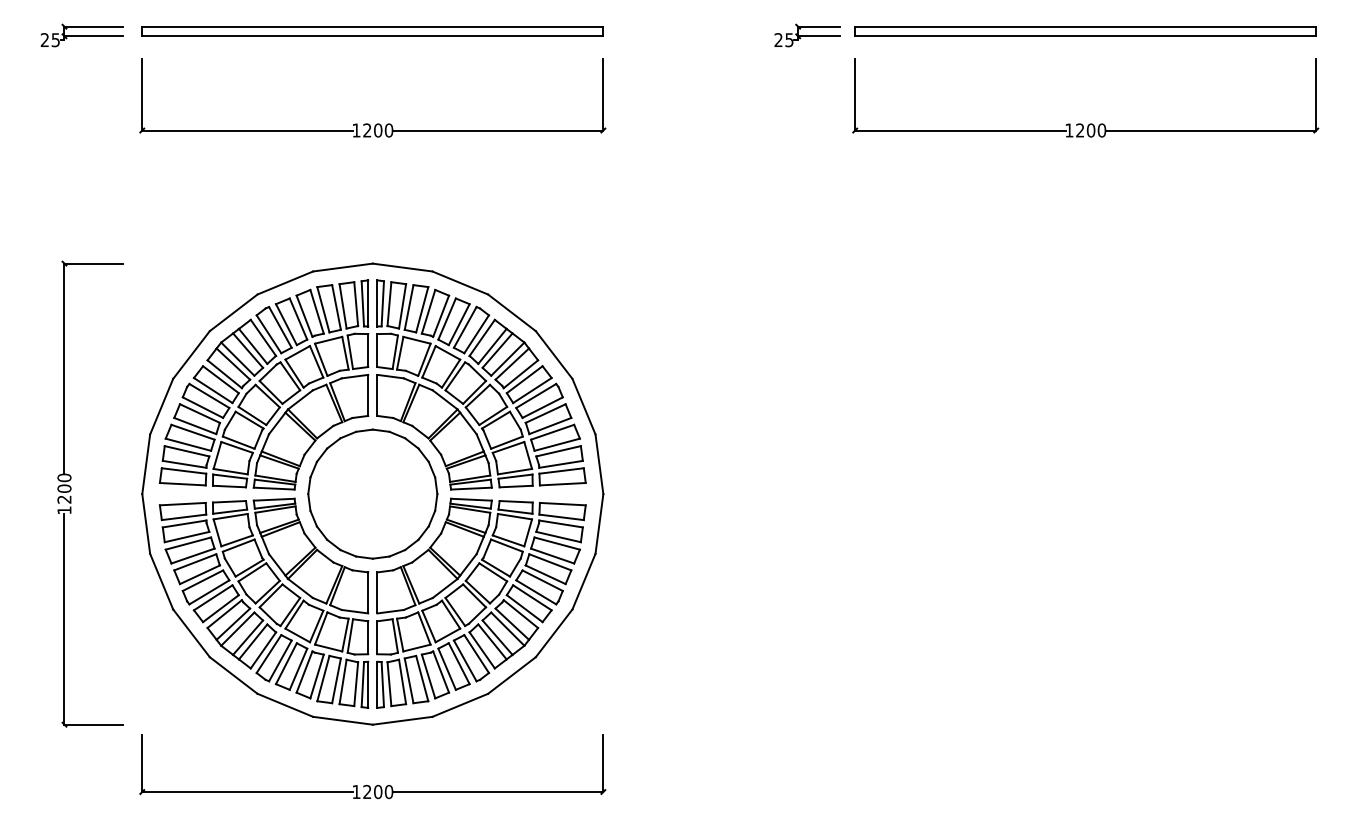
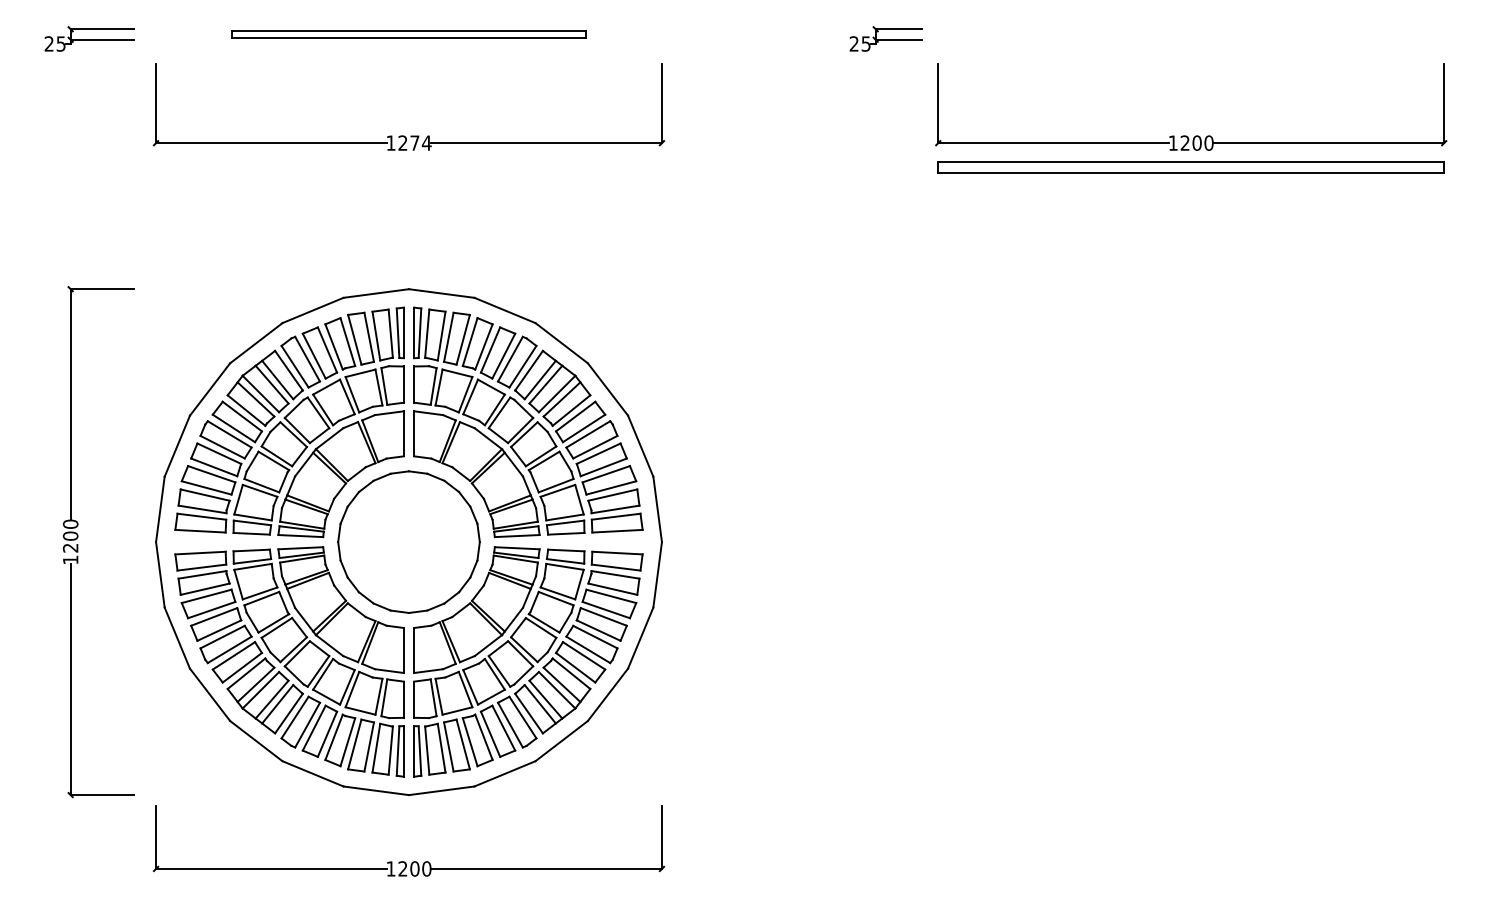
part: (372, 31) -> (408, 34), size x0.7
part: (1085, 31) -> (1190, 167), moved
text: (383, 129) -> (420, 142), 1200 -> 1274

